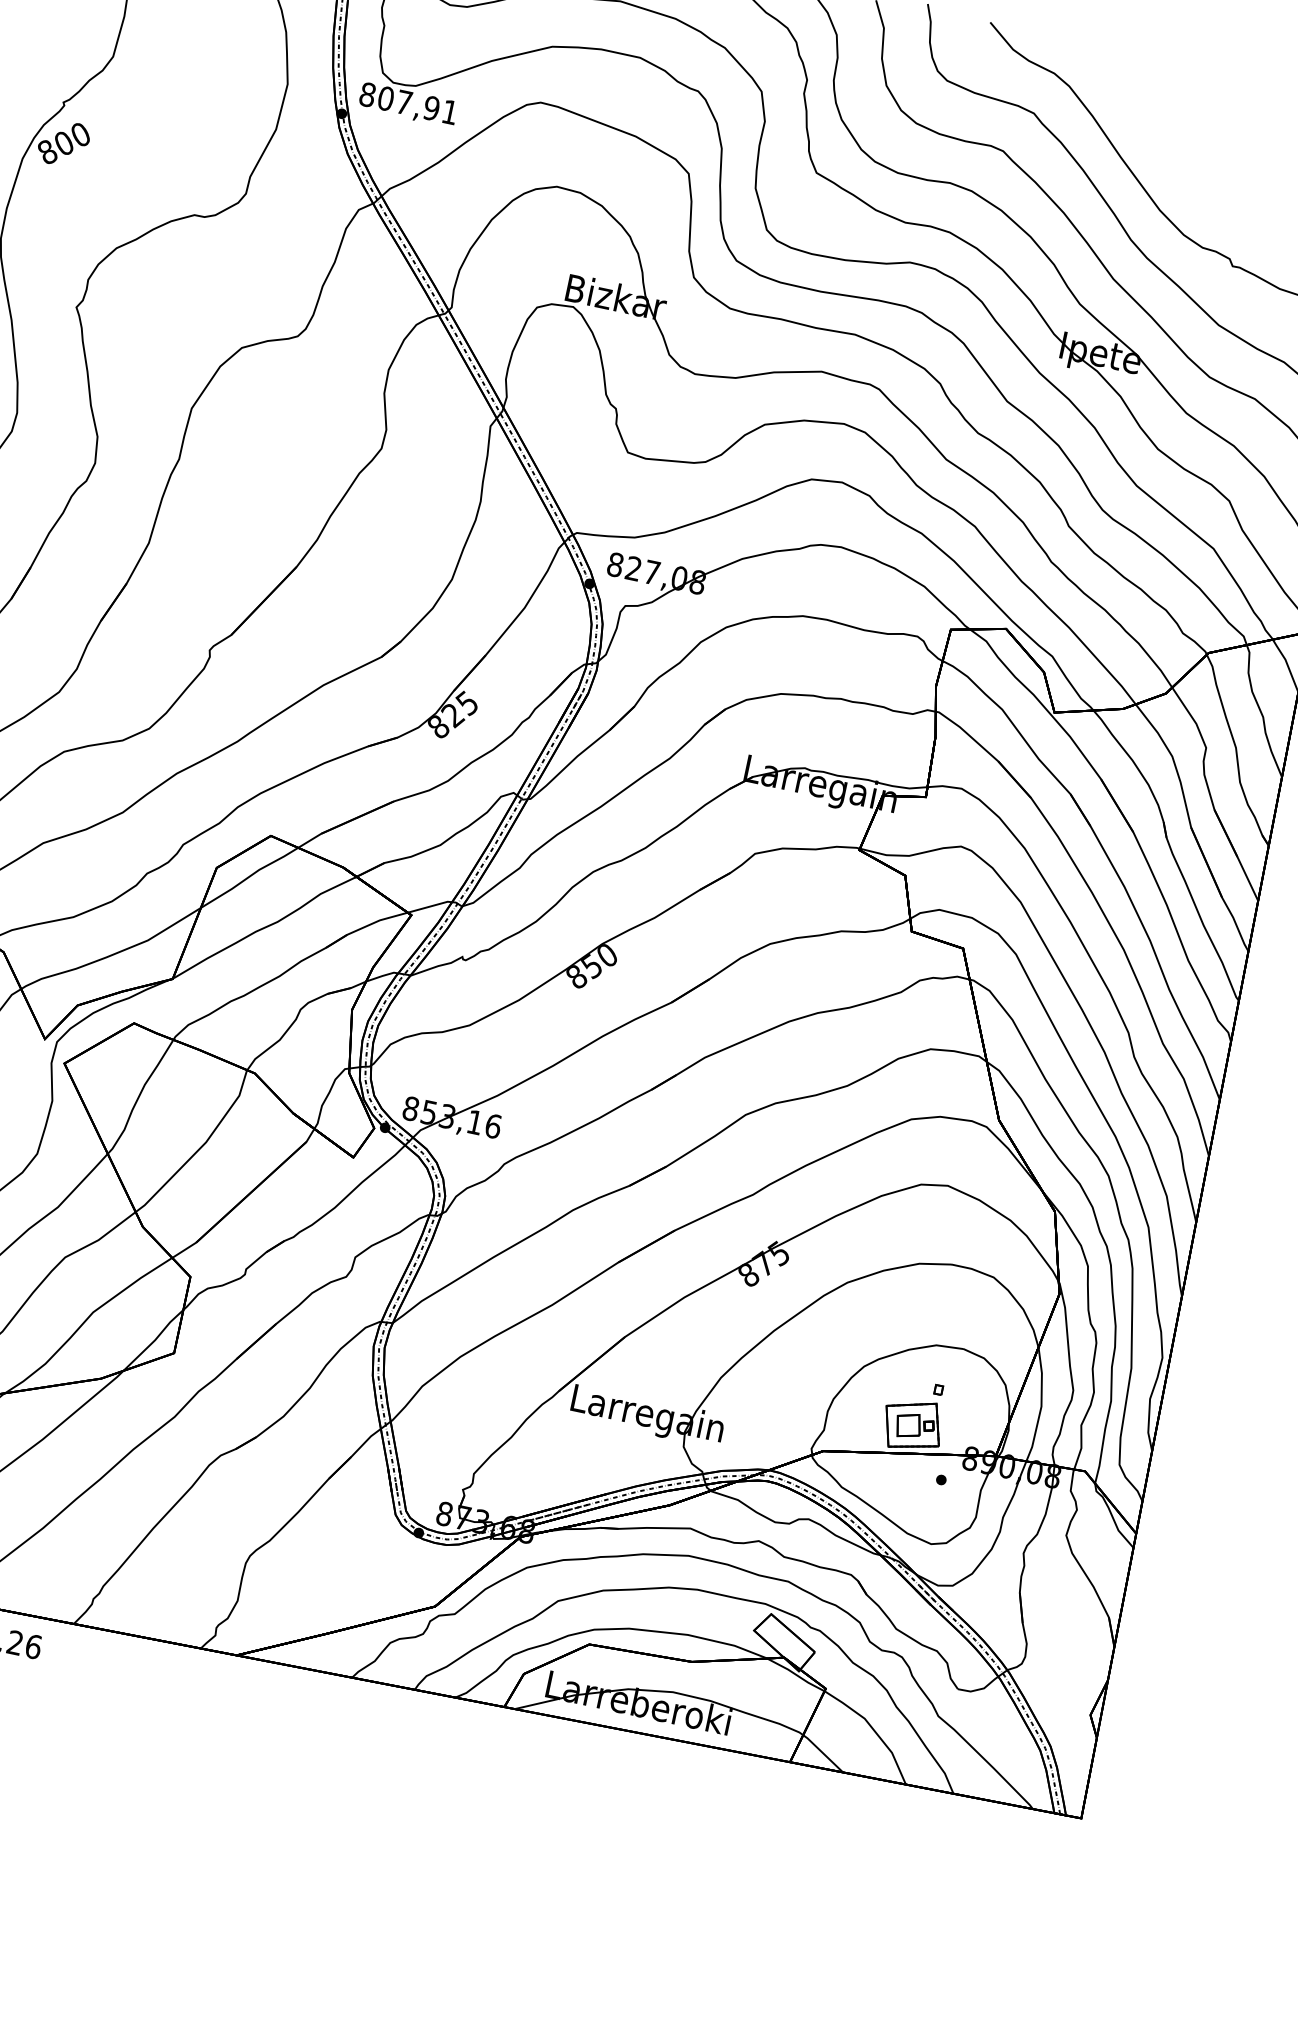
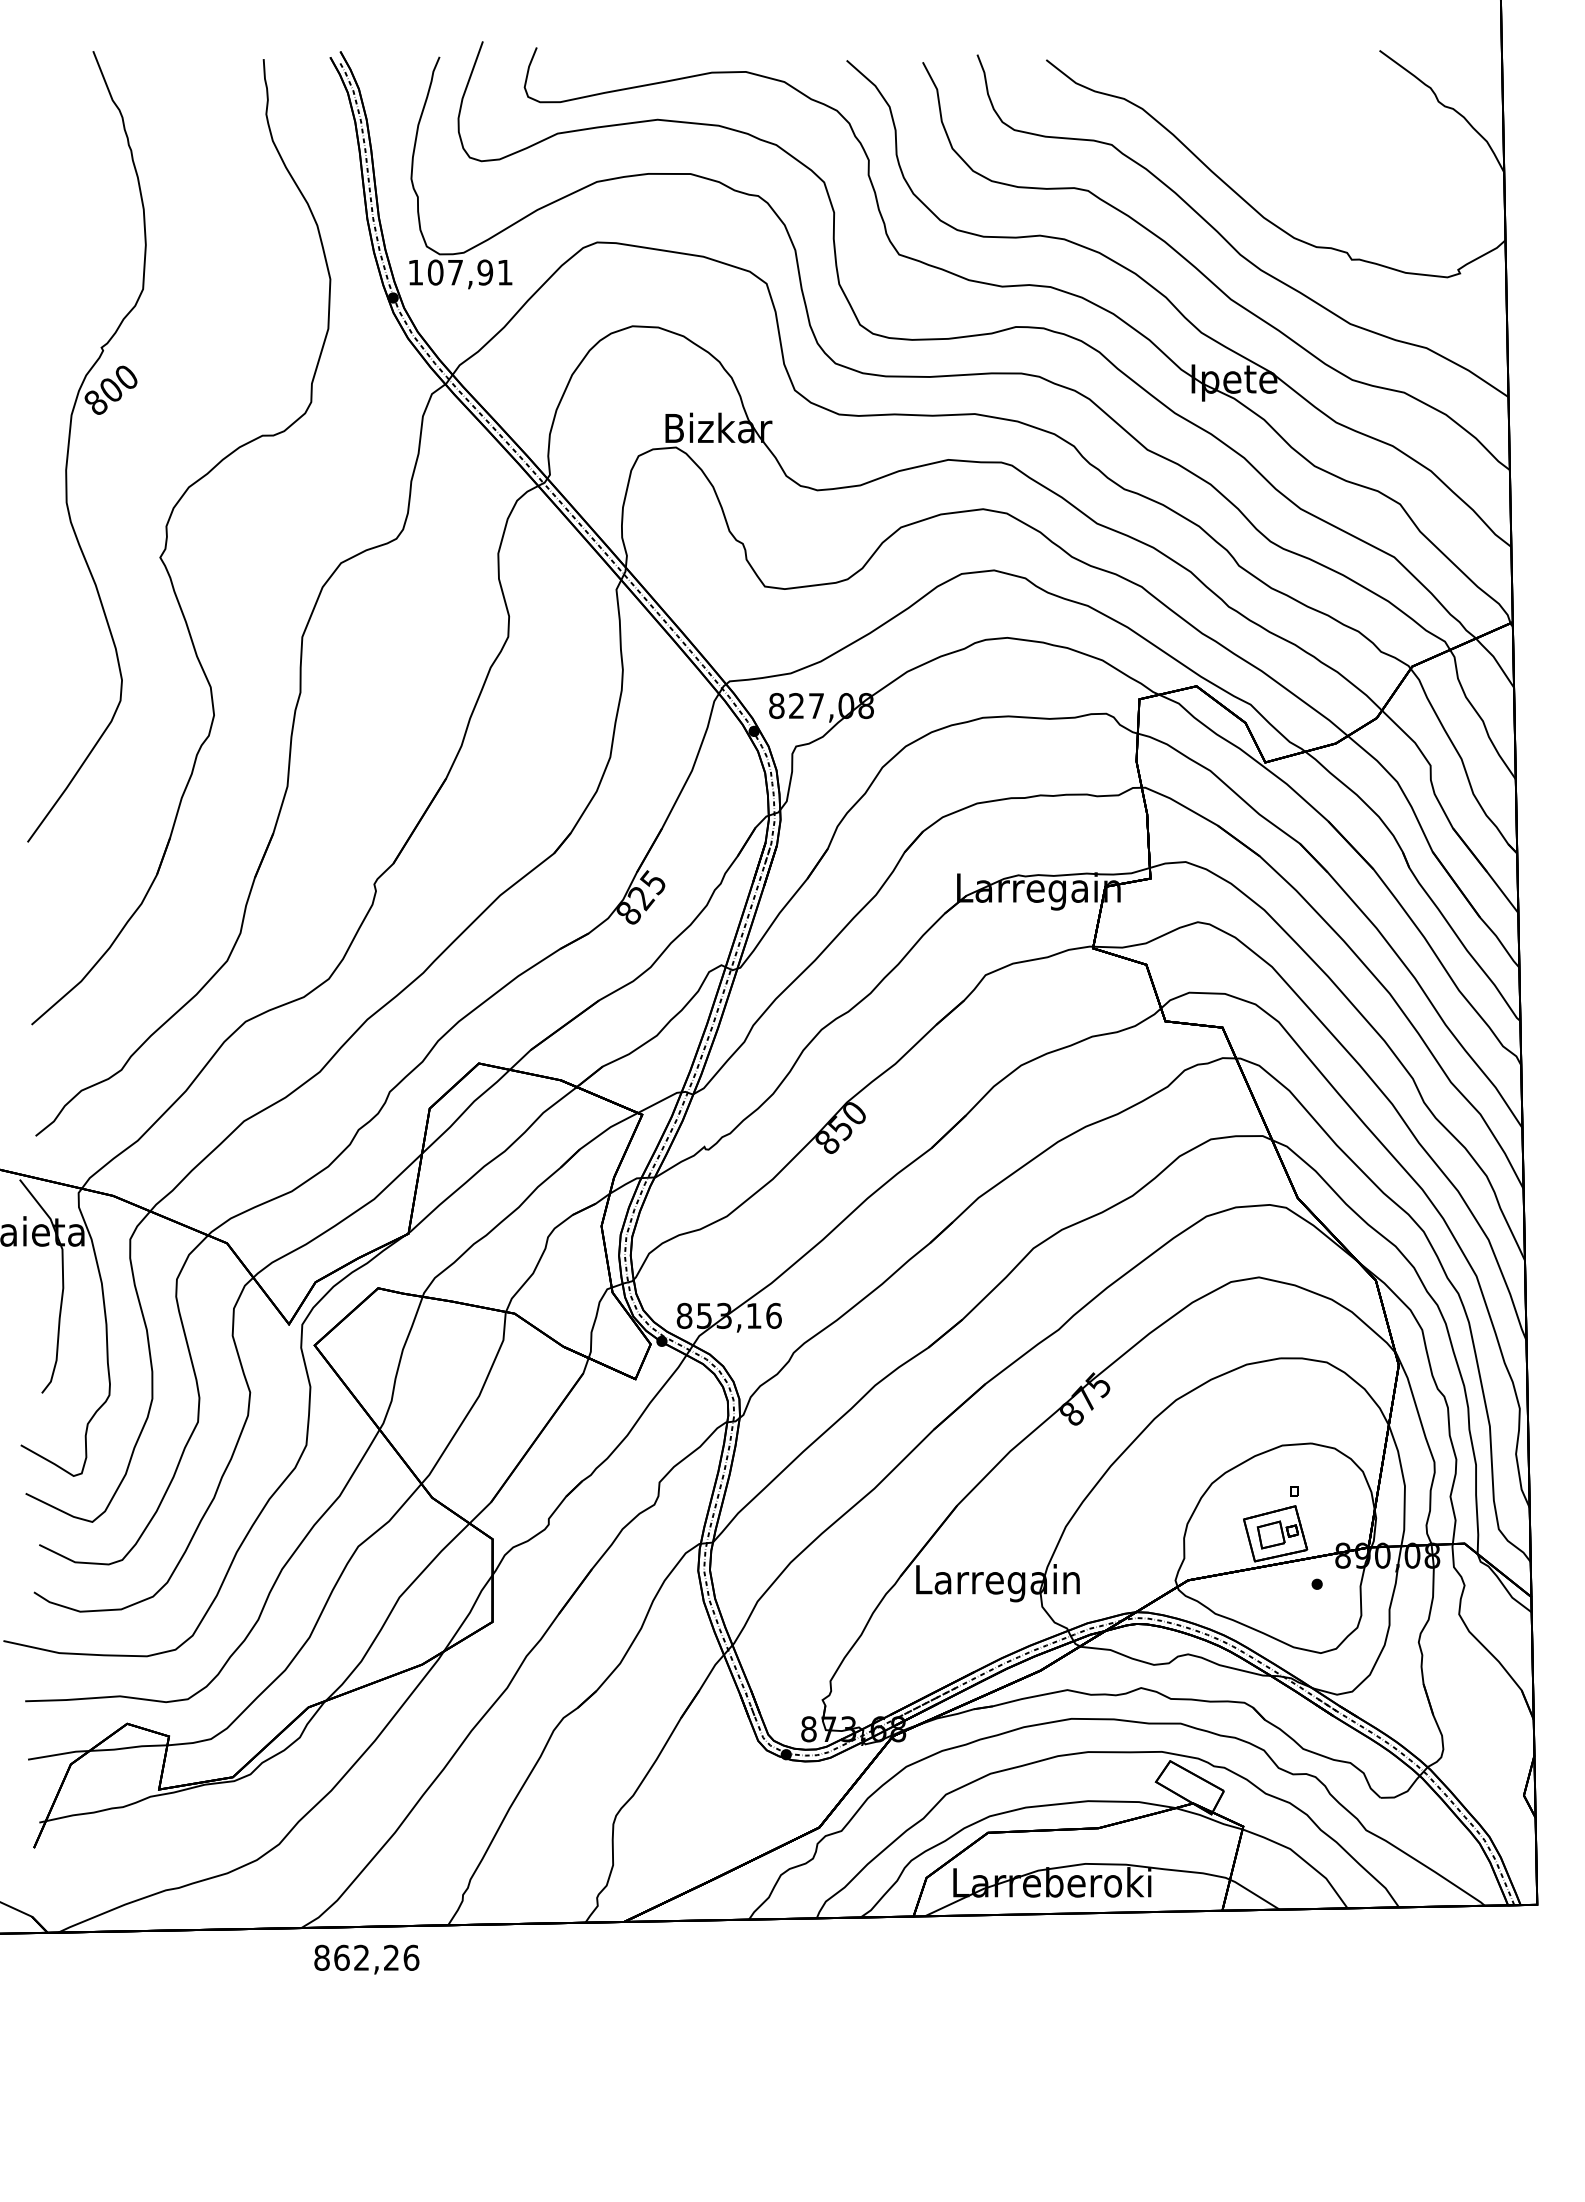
text: (367, 94) -> (415, 272), 807,91 -> 107,91

